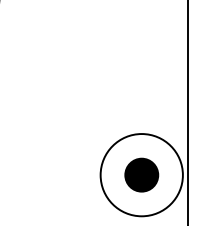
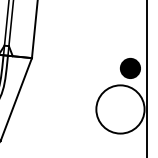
part: (141, 175) -> (130, 68), moved

